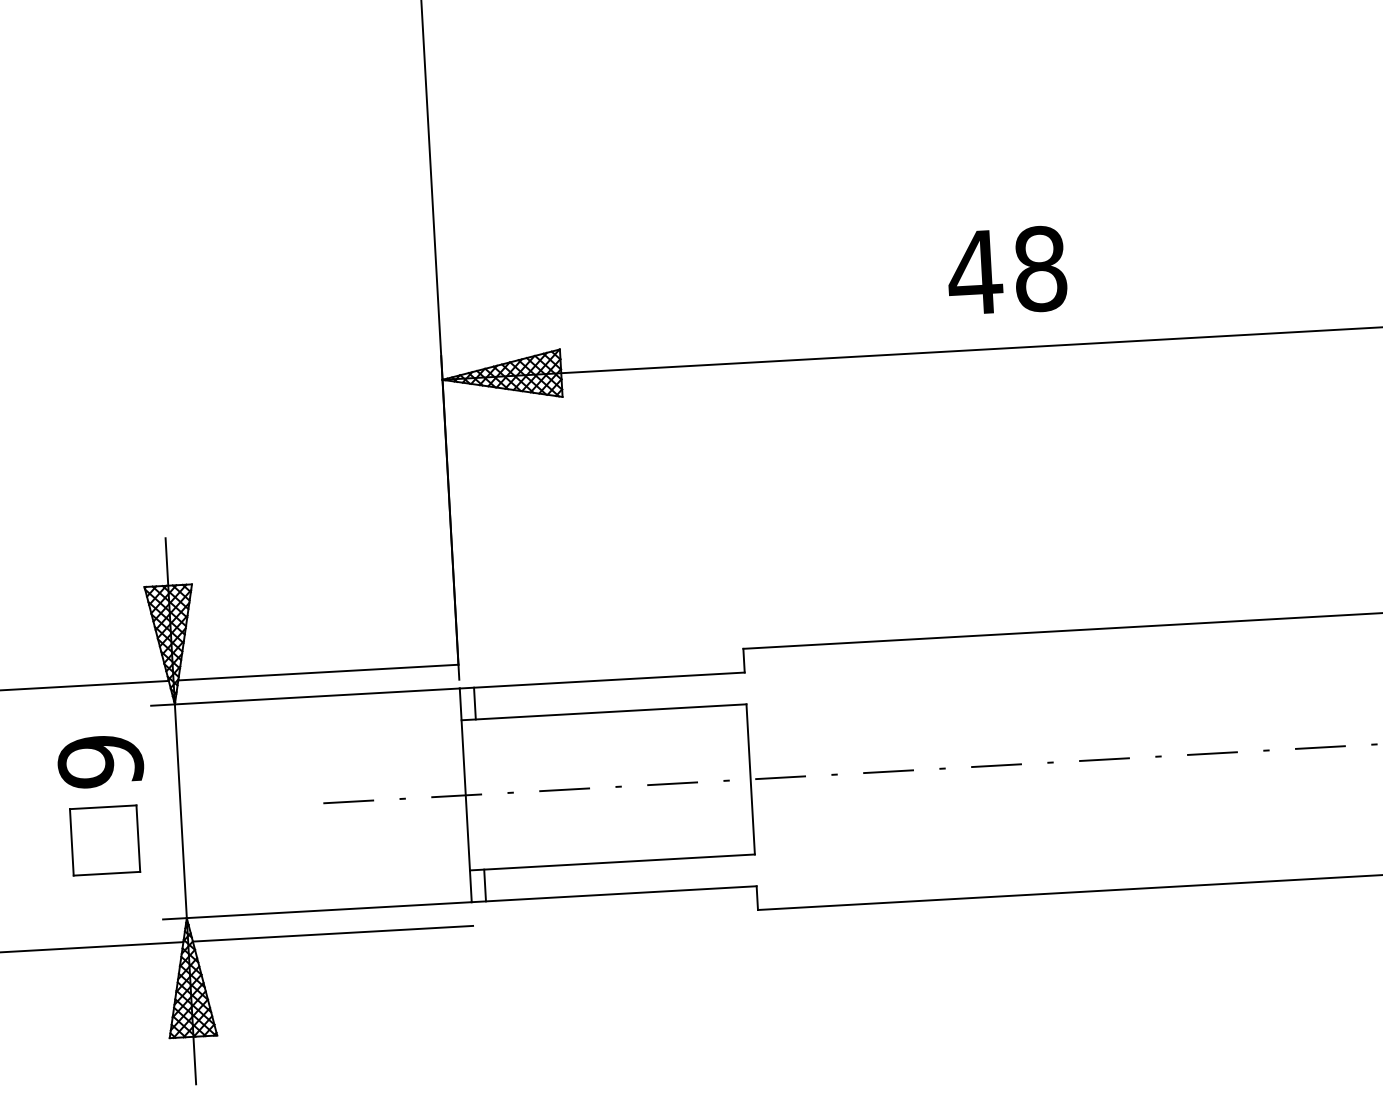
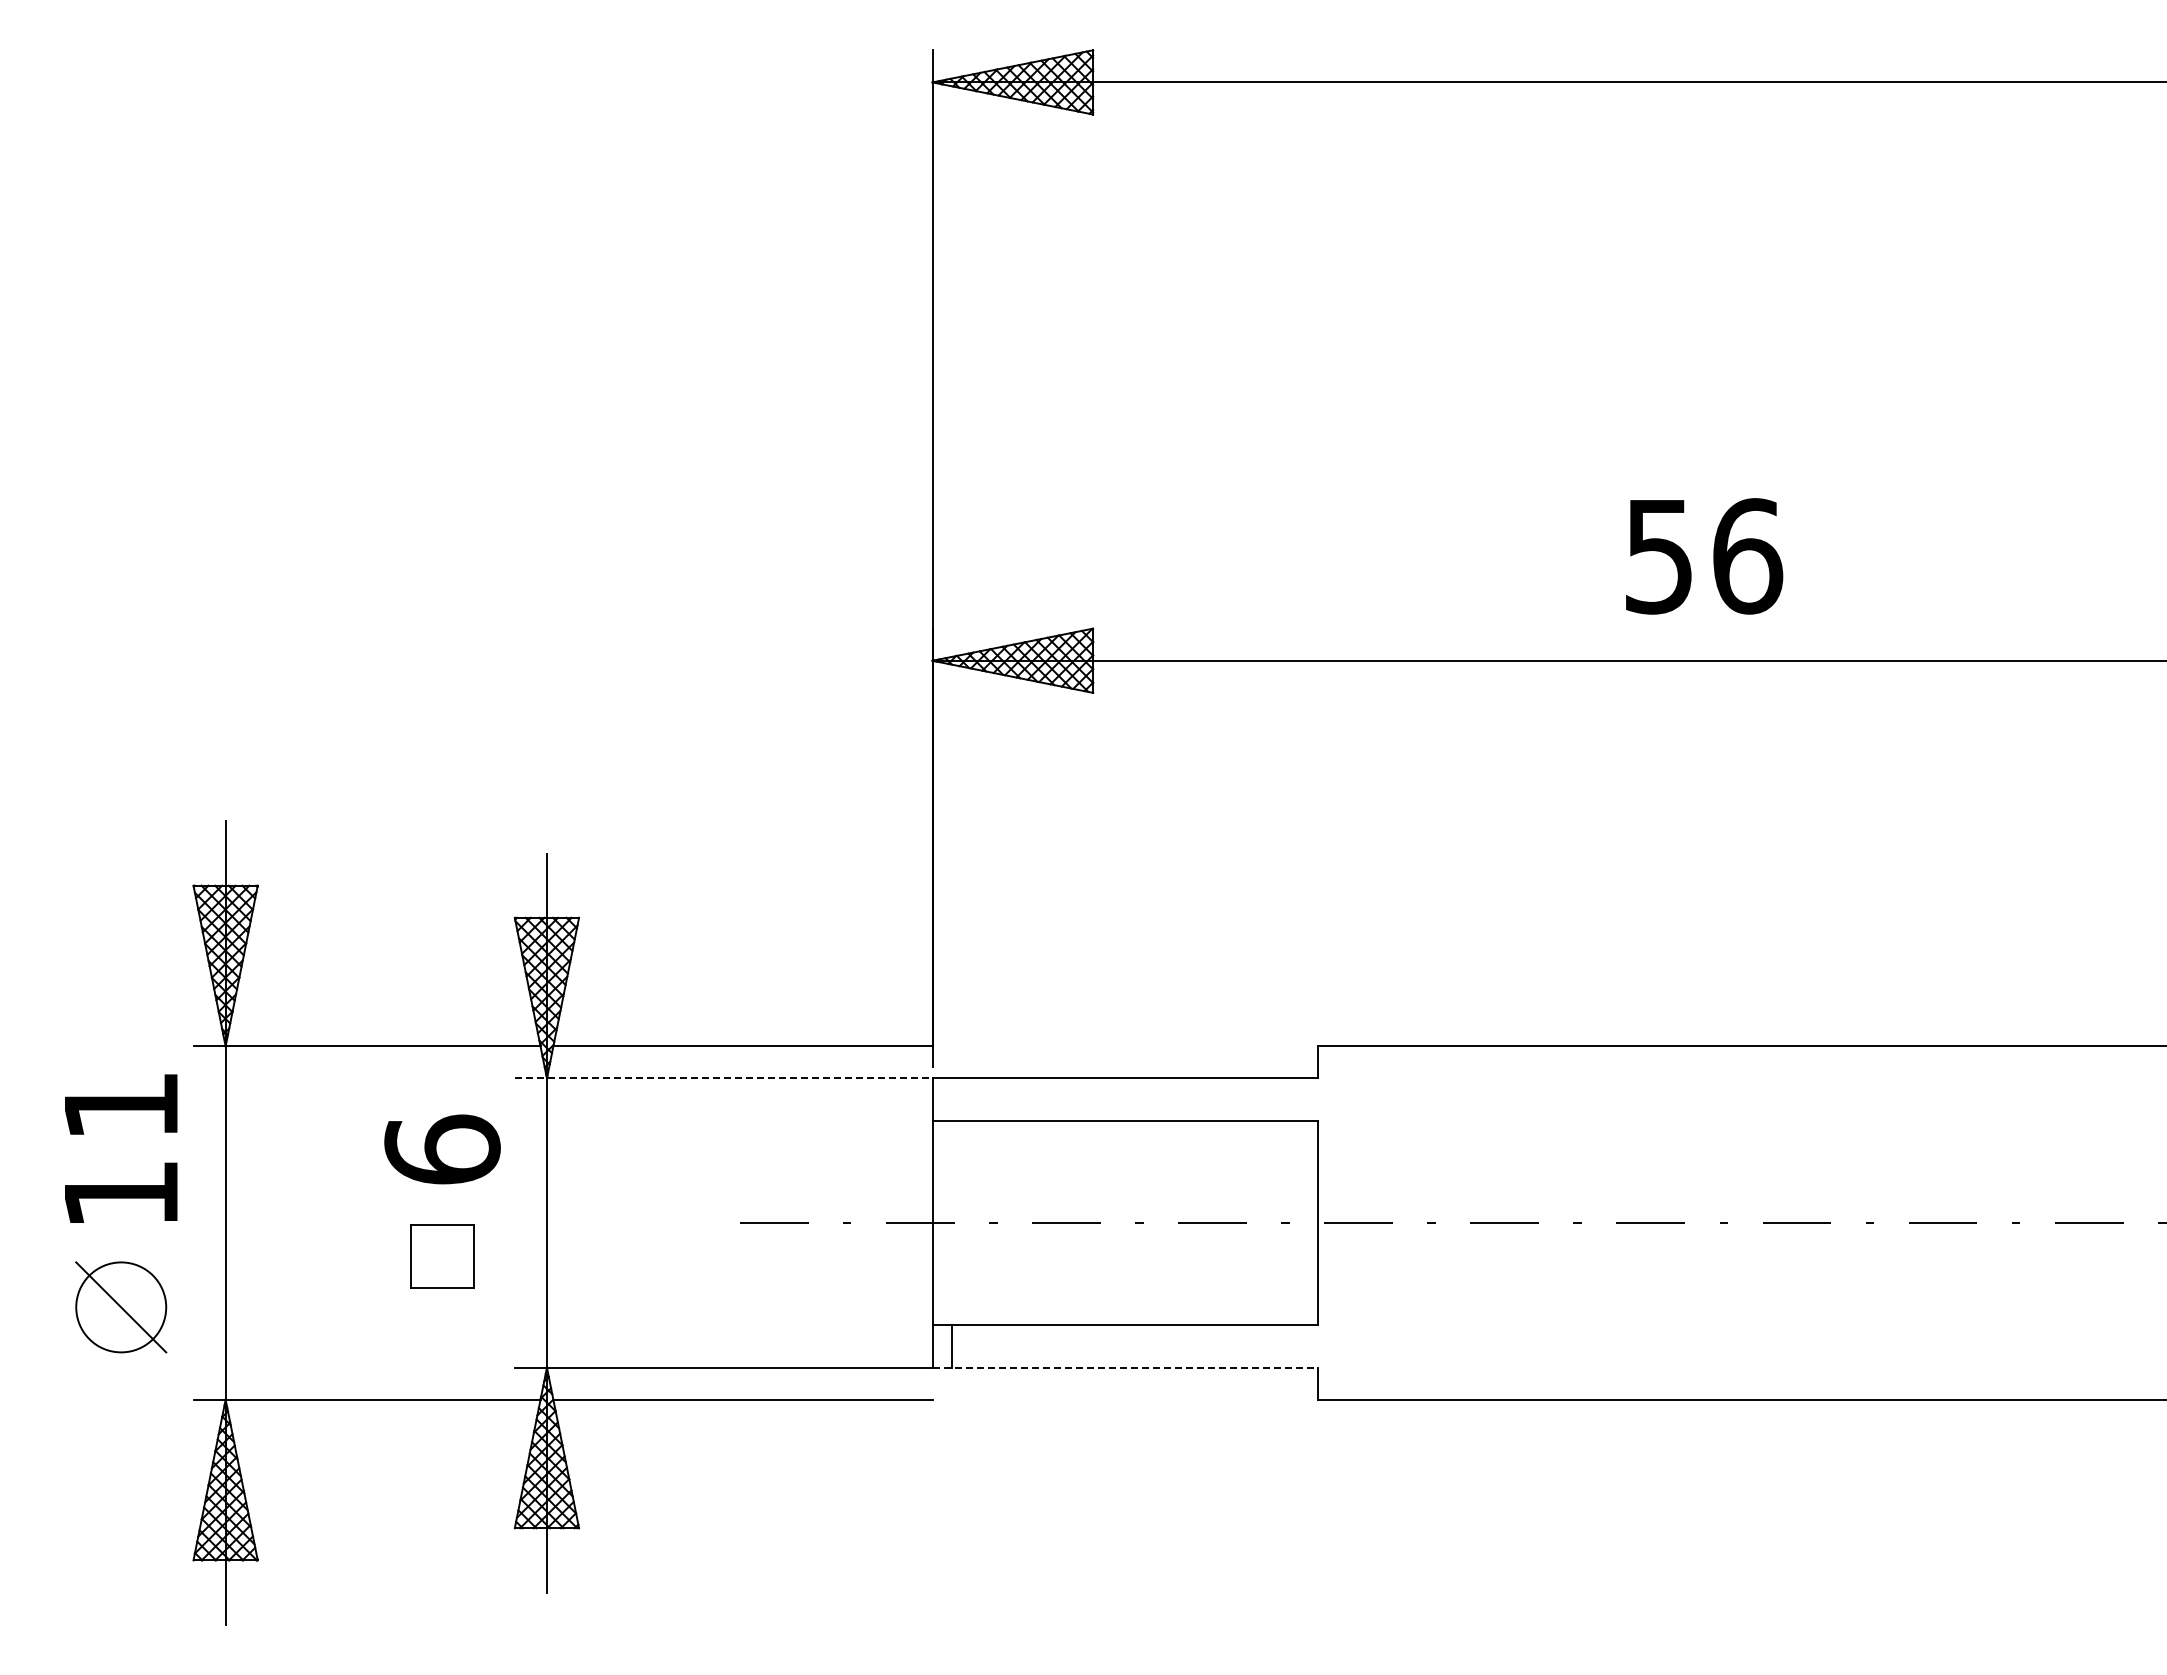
text: (1007, 270) -> (1702, 556), 48 -> 56
line: (305, 697) -> (723, 1078), solid -> dashed
line: (474, 703) -> (951, 1099), removed
text: (100, 761) -> (442, 1149), 9 -> 6
part: (105, 840) -> (442, 1256), size x0.7
line: (614, 894) -> (1125, 1367), solid -> dashed

